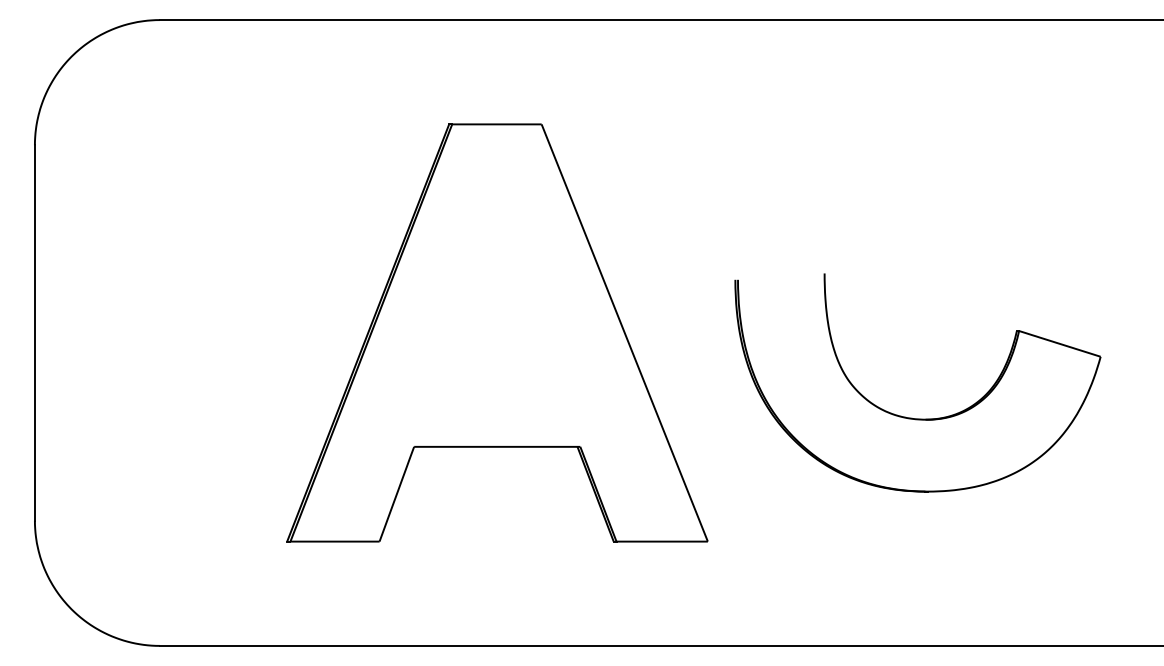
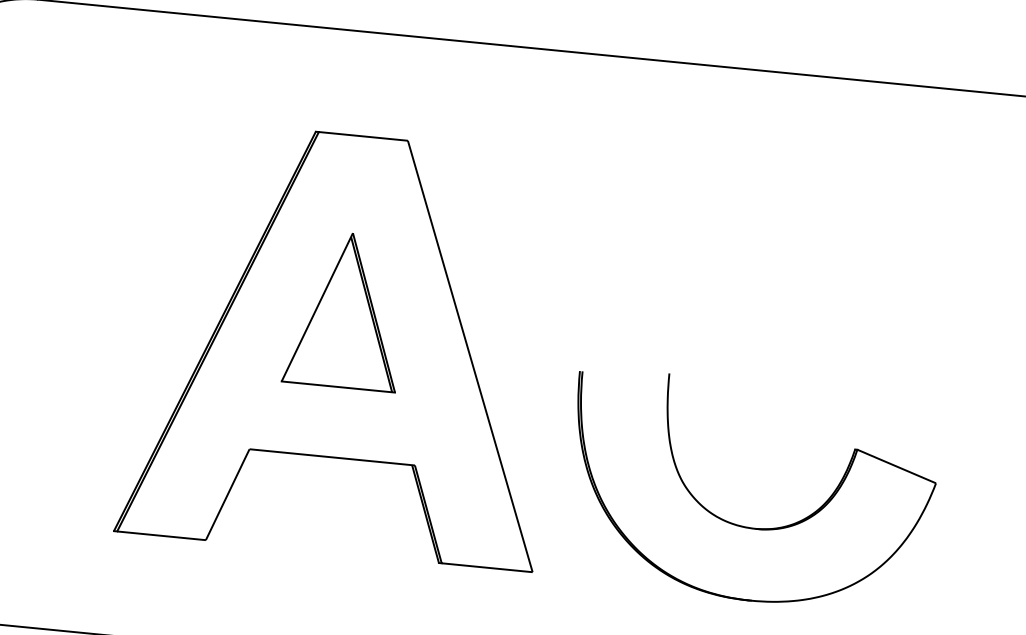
part: (496, 298) -> (345, 309), added
part: (912, 417) -> (742, 525), moved

